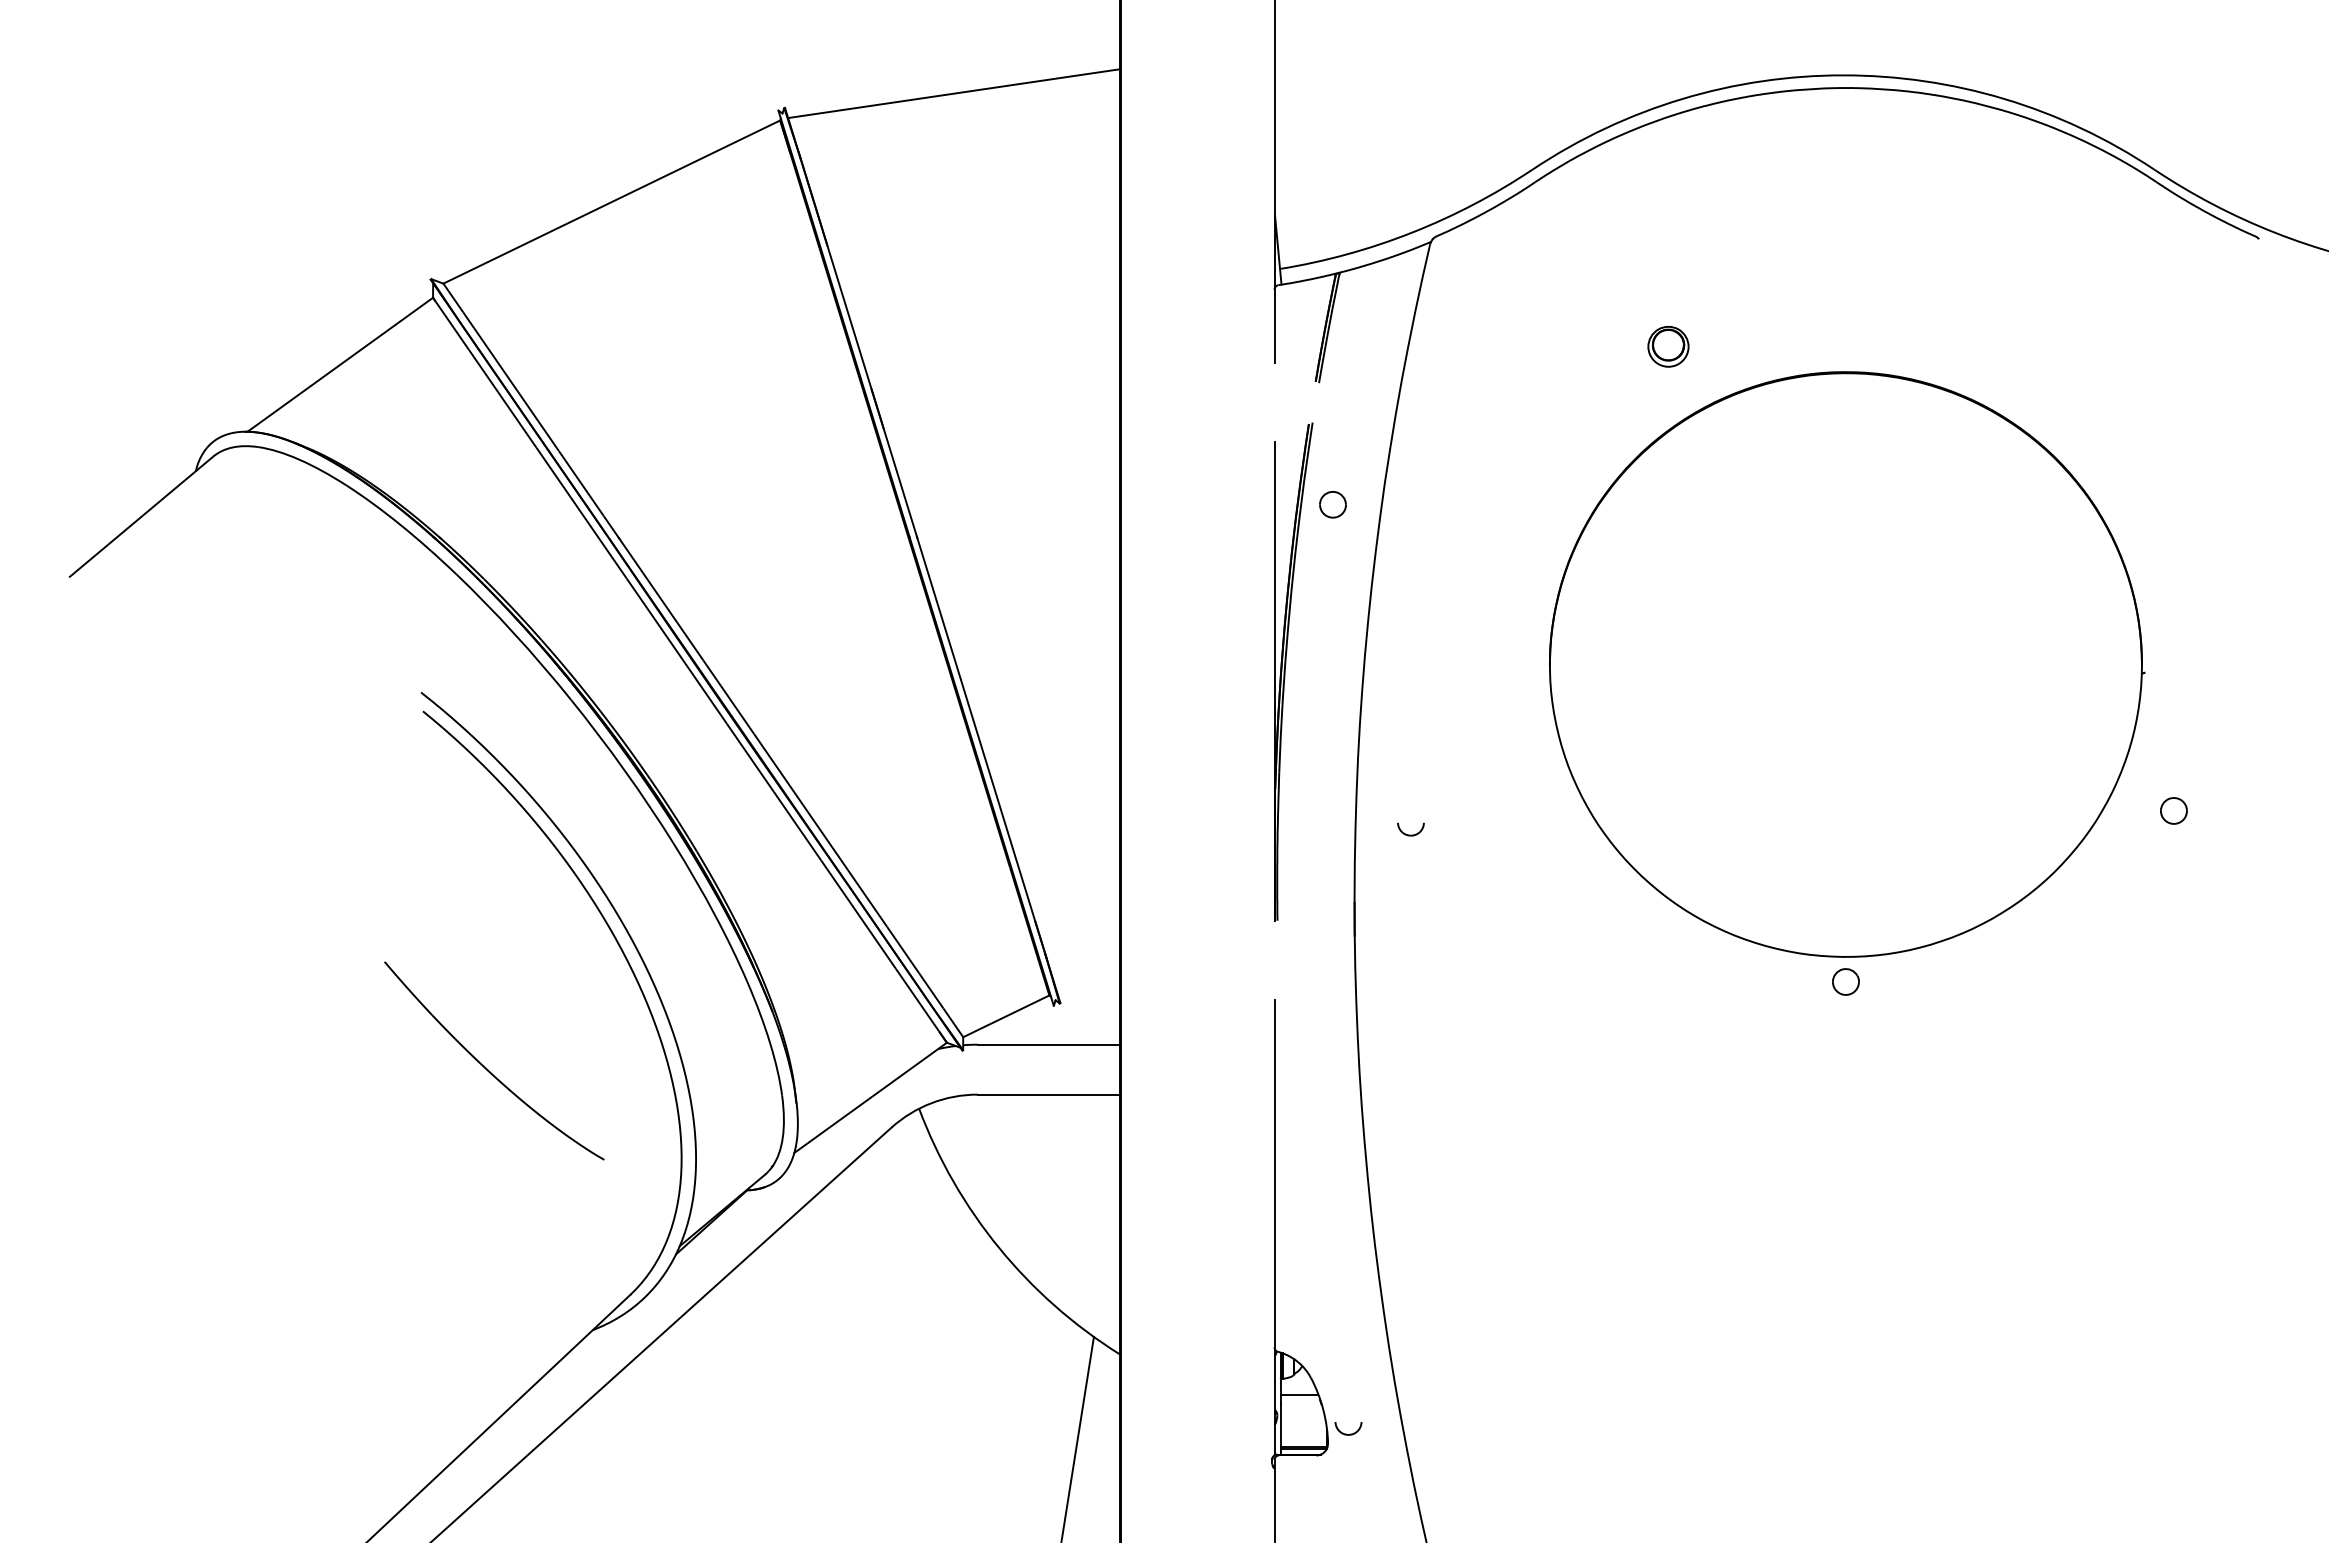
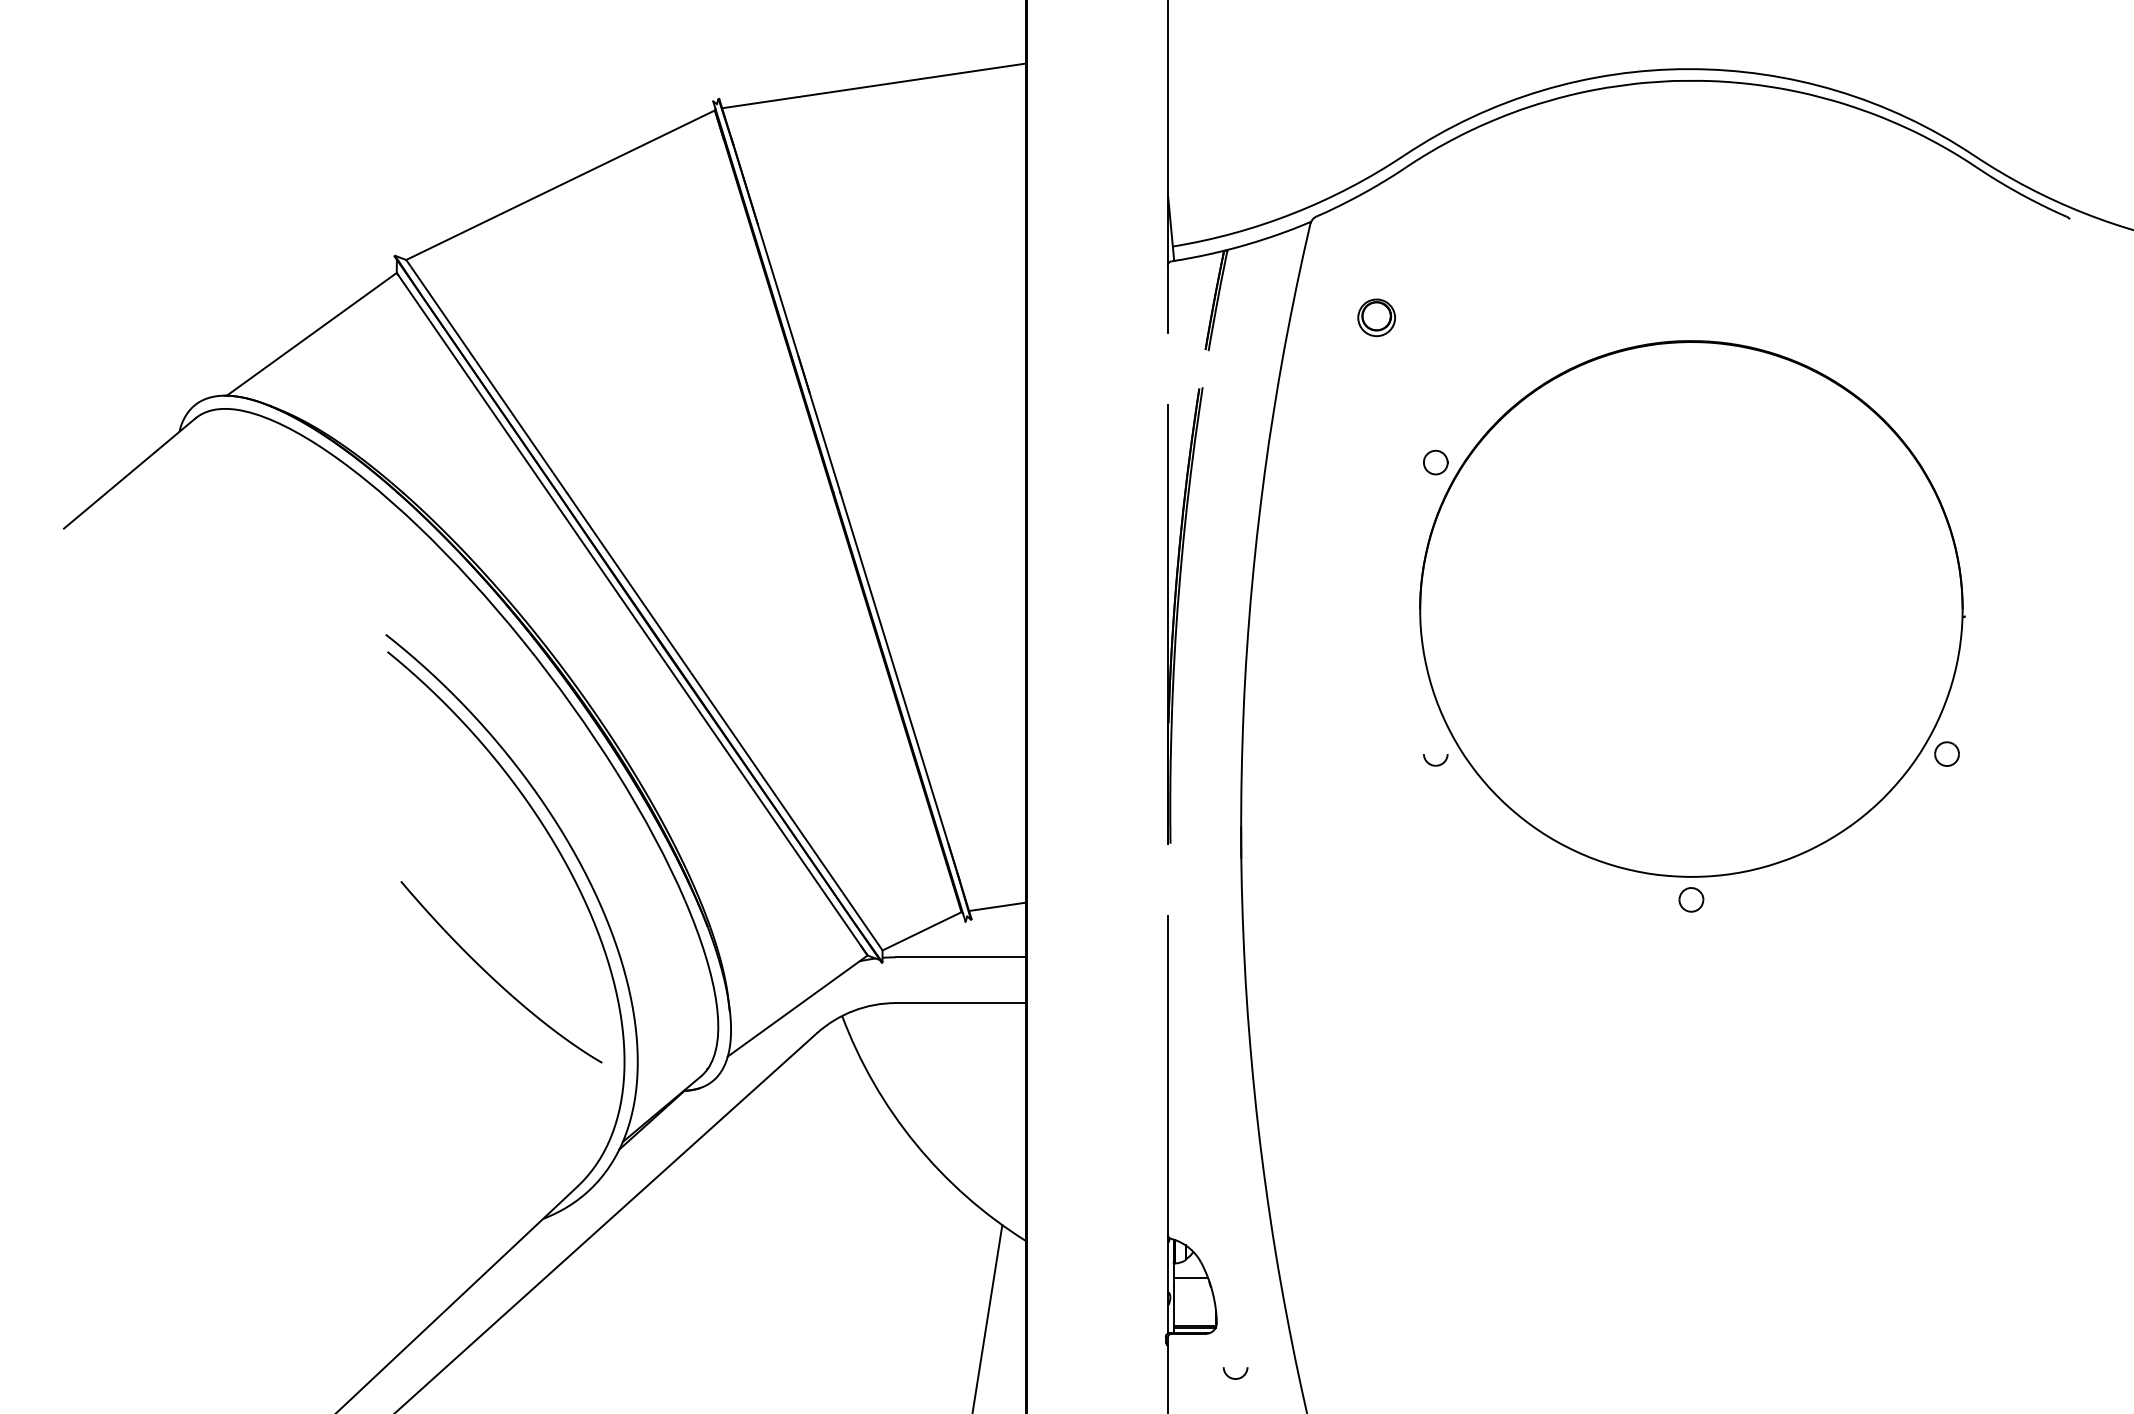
part: (1668, 346) -> (1376, 317), moved
part: (1332, 504) -> (1435, 462), moved
part: (2173, 810) -> (1946, 753), moved
part: (1410, 829) -> (1435, 760), moved
line: (1088, 989) -> (997, 906), added
part: (486, 1067) -> (494, 978), moved
part: (1348, 1428) -> (1235, 1373), moved

